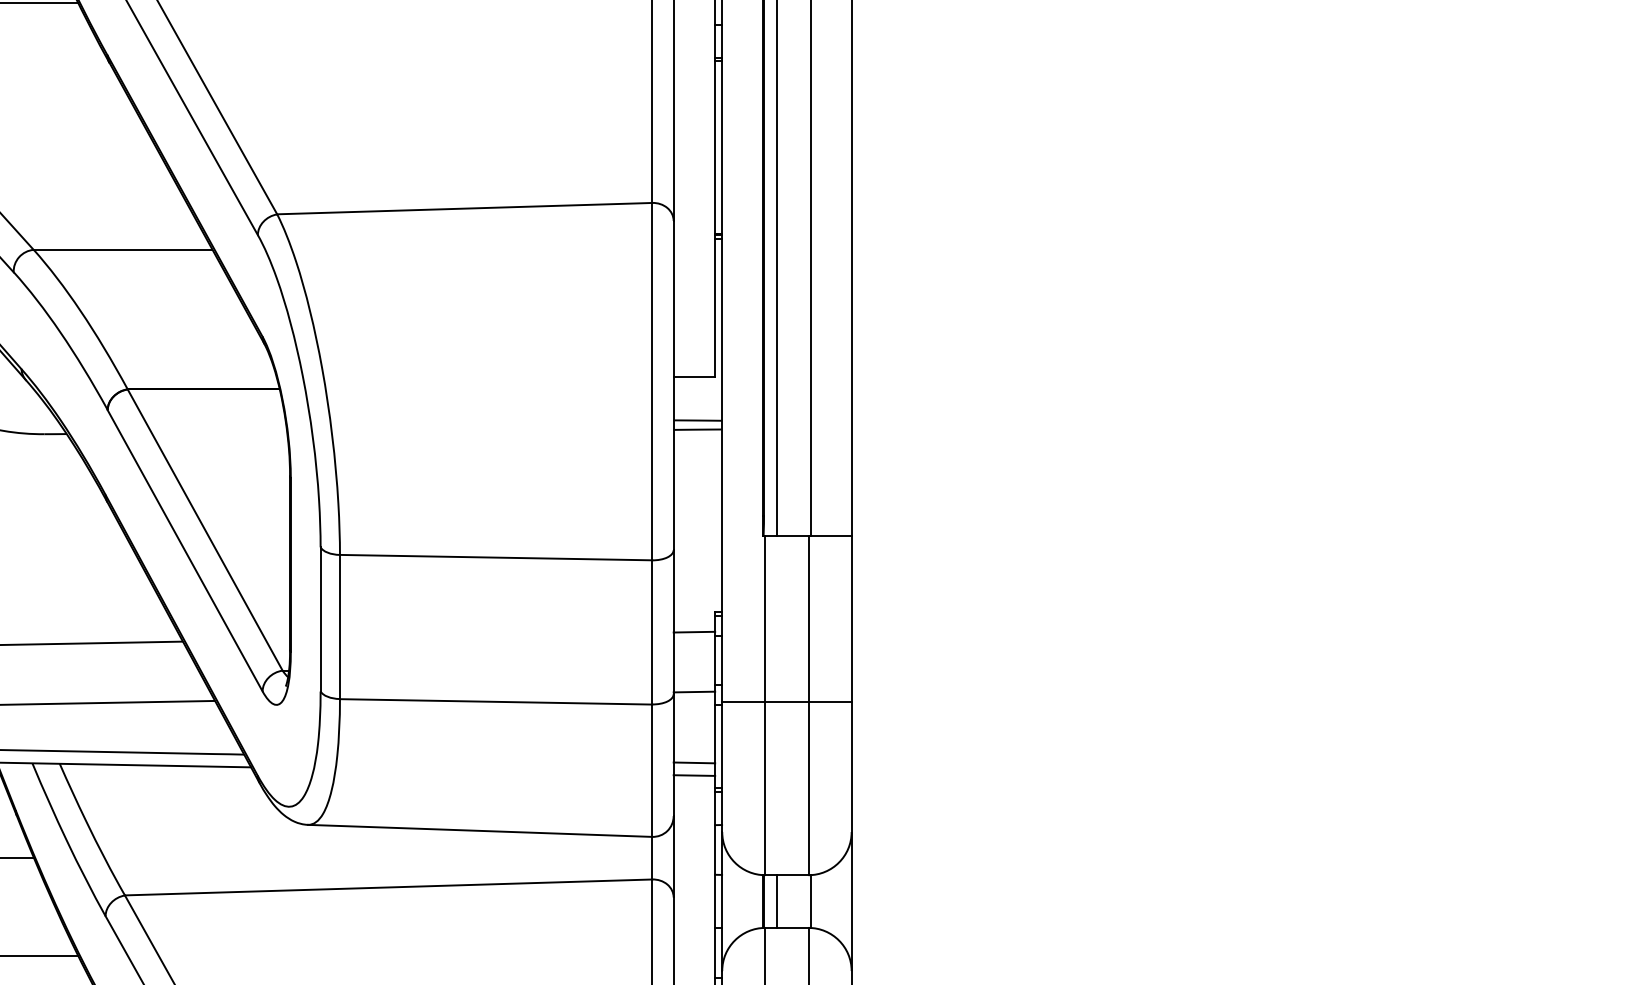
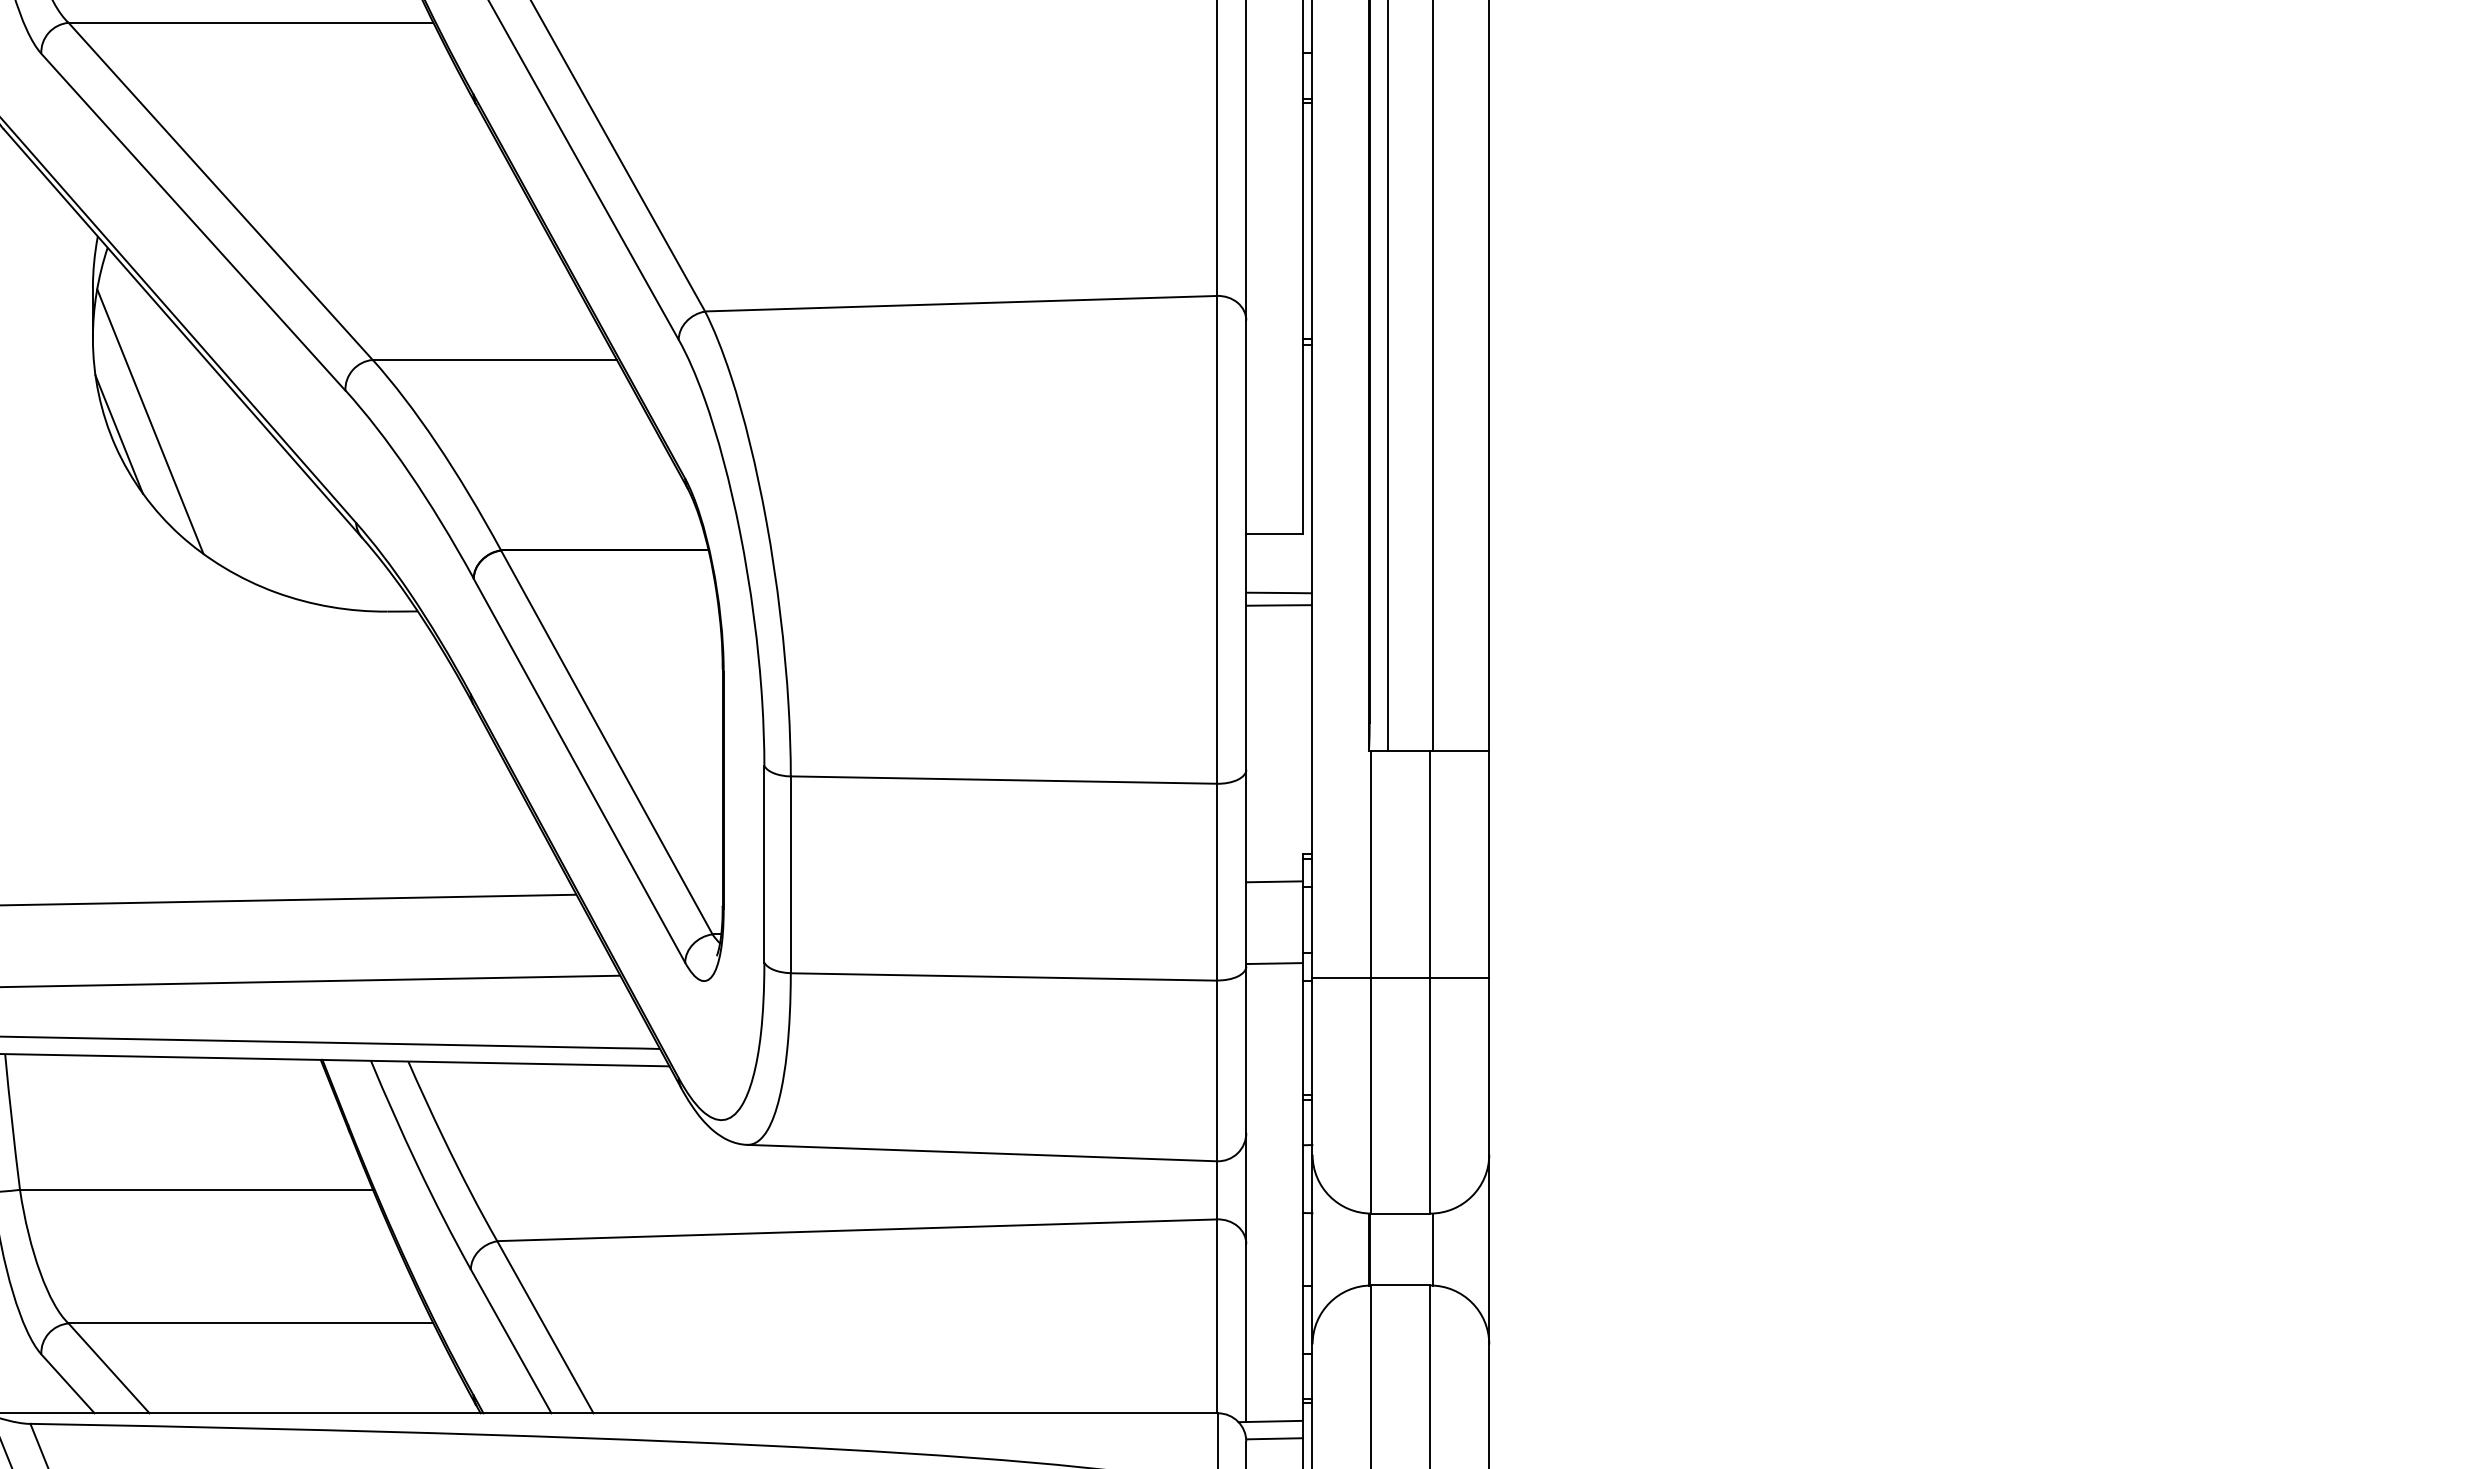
line: (694, 762) -> (1274, 1059), removed
line: (694, 775) -> (1274, 1077), removed
line: (777, 901) -> (1387, 1249), removed

